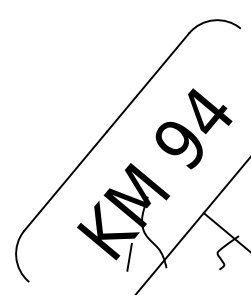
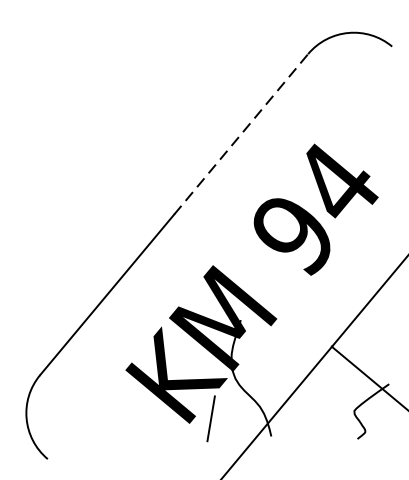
line: (148, 82) -> (241, 134), solid -> dashed

